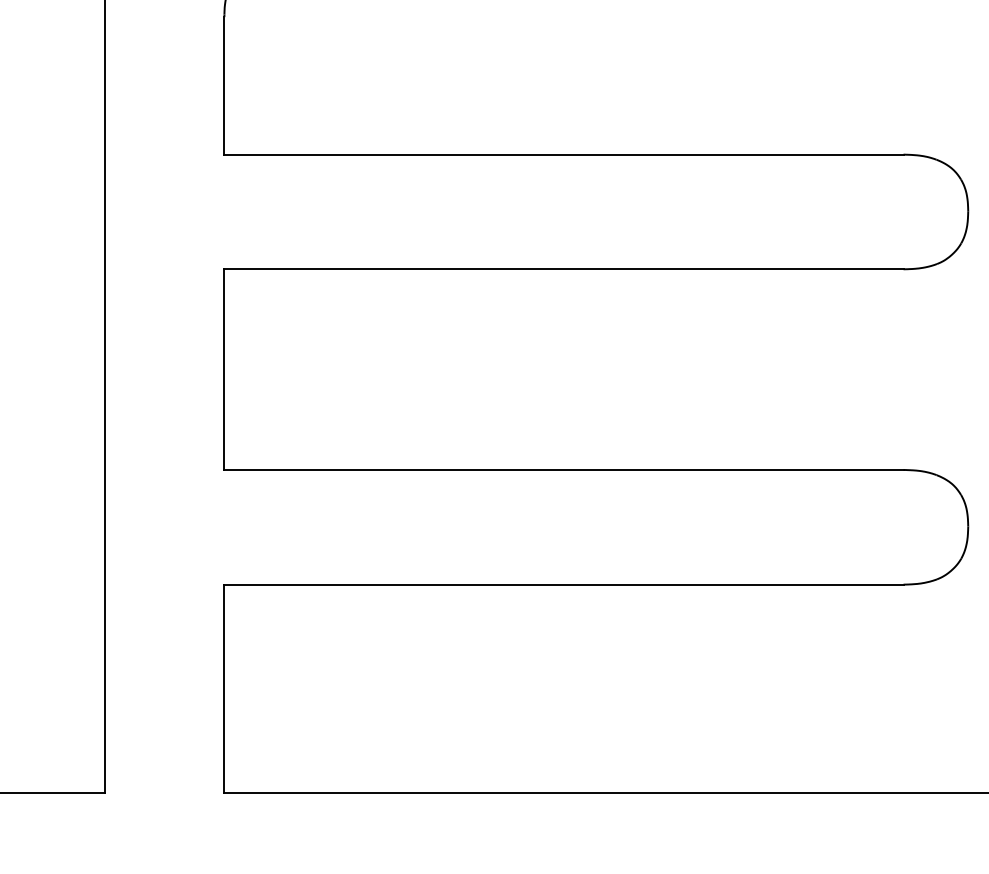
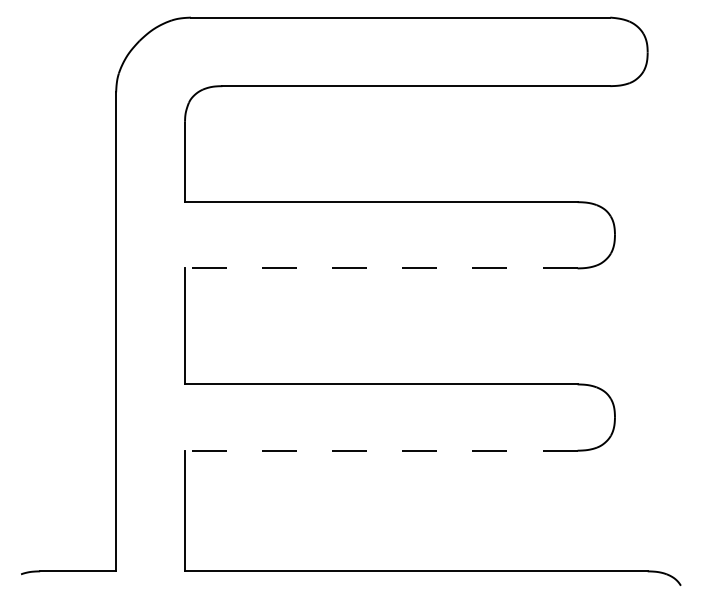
line: (562, 269) -> (380, 268), solid -> dashed
line: (562, 584) -> (380, 450), solid -> dashed

